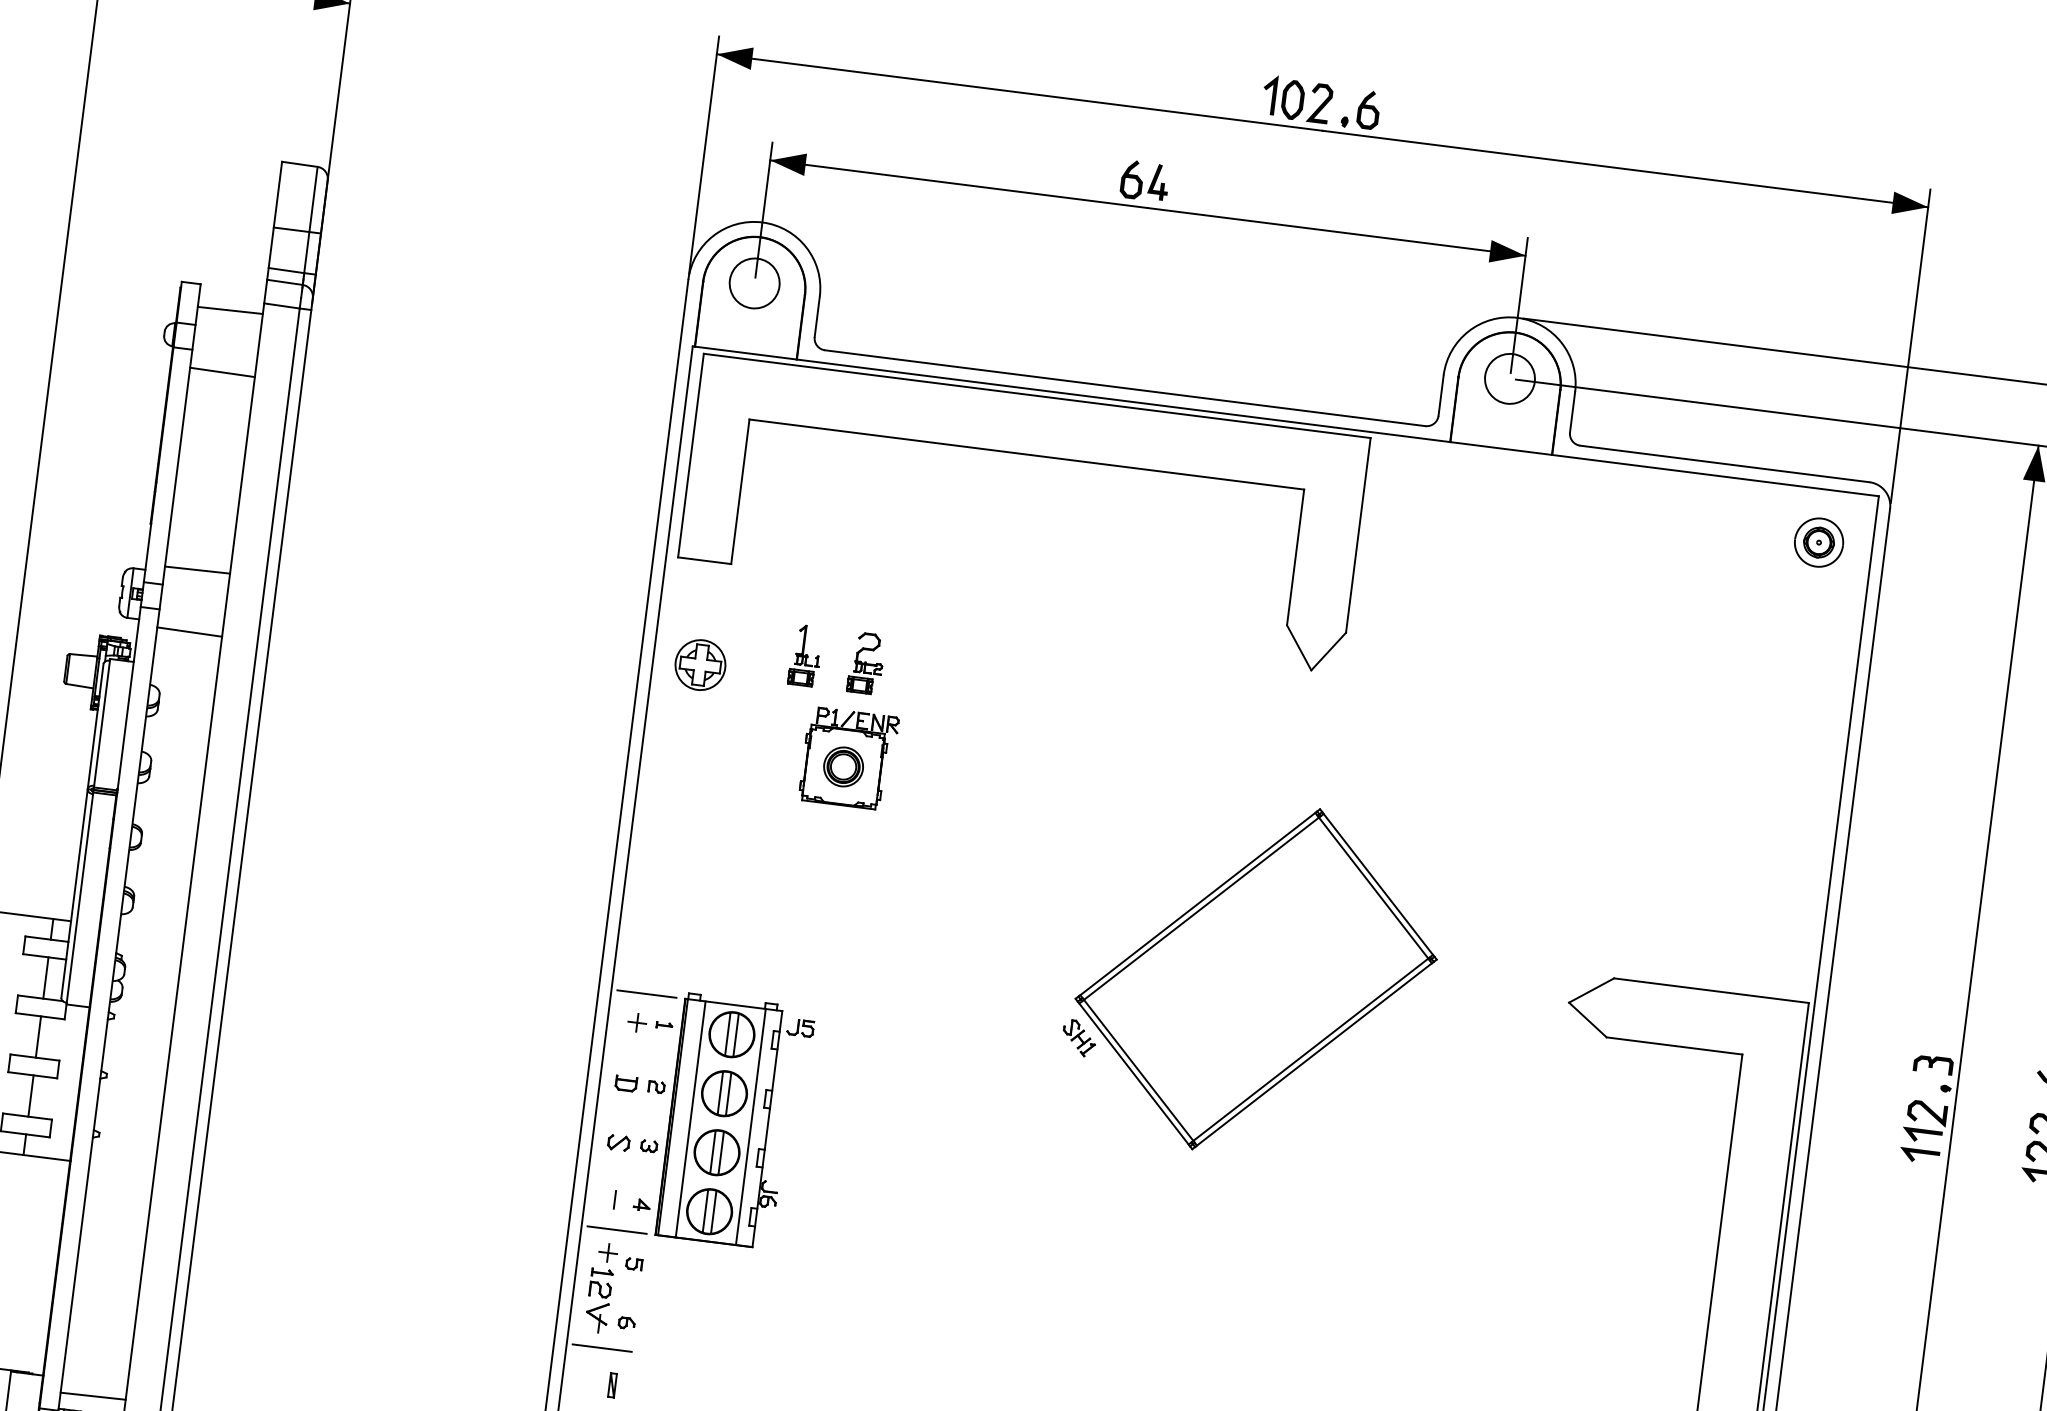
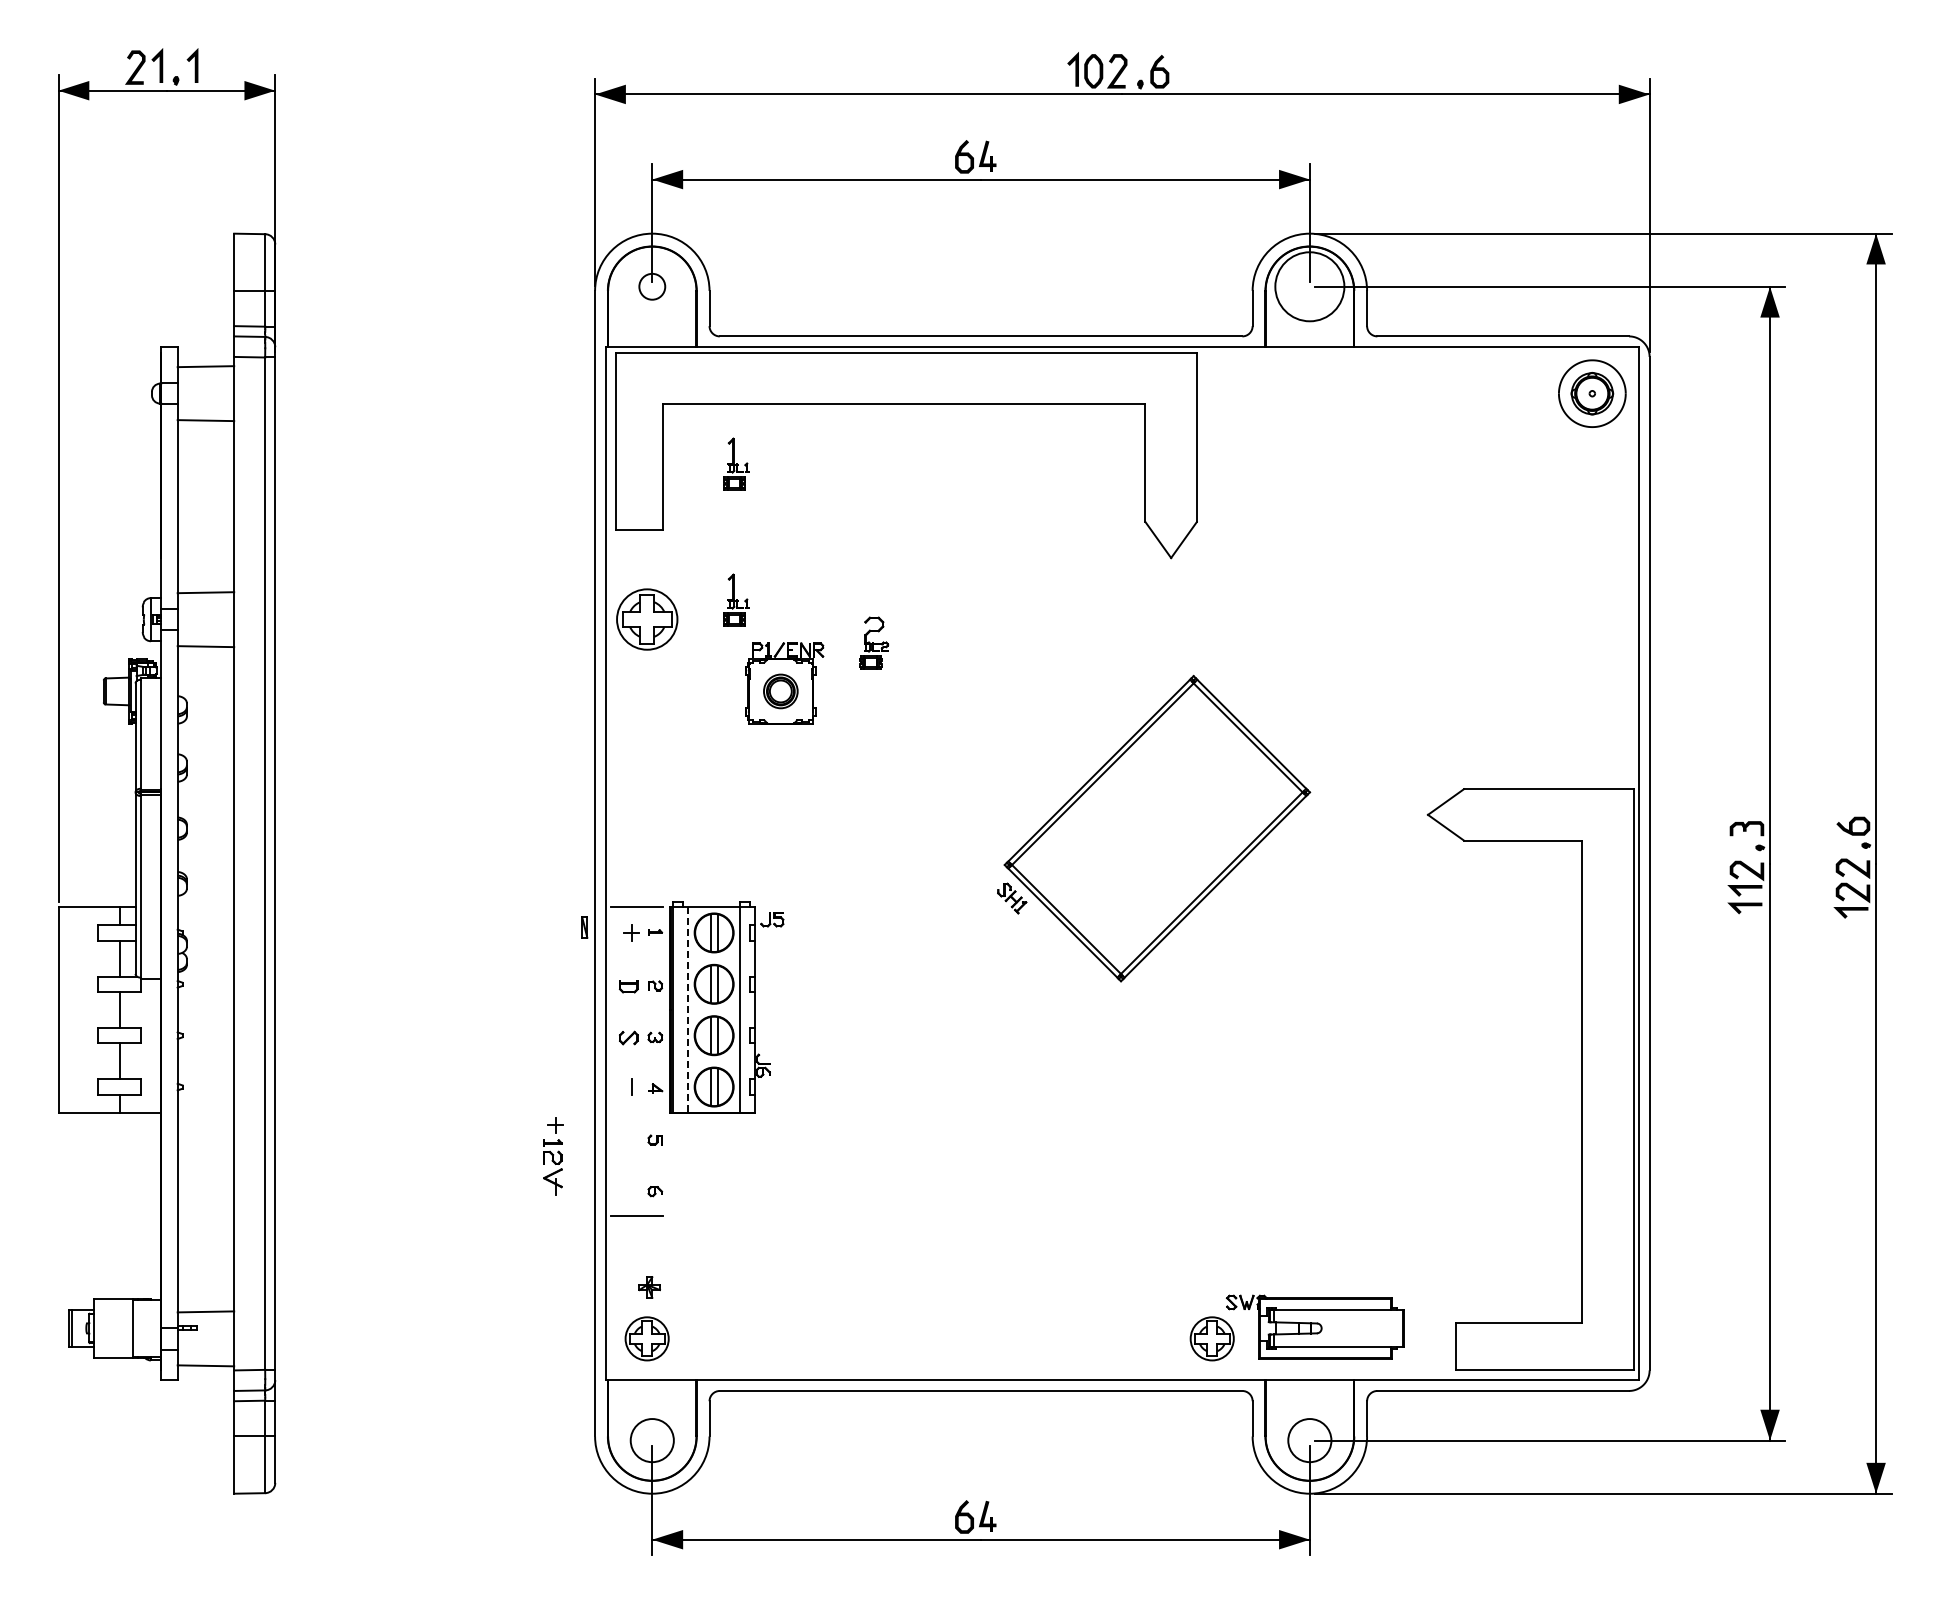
circle: (753, 283) -> (651, 286), size x0.6
circle: (1509, 378) -> (1309, 286), size x1.6
part: (825, 498) -> (736, 463), added
part: (1819, 542) -> (1592, 393), size x1.6
part: (866, 662) -> (874, 642), moved
part: (699, 664) -> (646, 619), size x1.4
line: (690, 1119) -> (687, 1010), solid -> dashed
line: (616, 1229) -> (636, 1112), removed
part: (601, 1288) -> (553, 1156), moved
part: (612, 1385) -> (584, 927), moved

